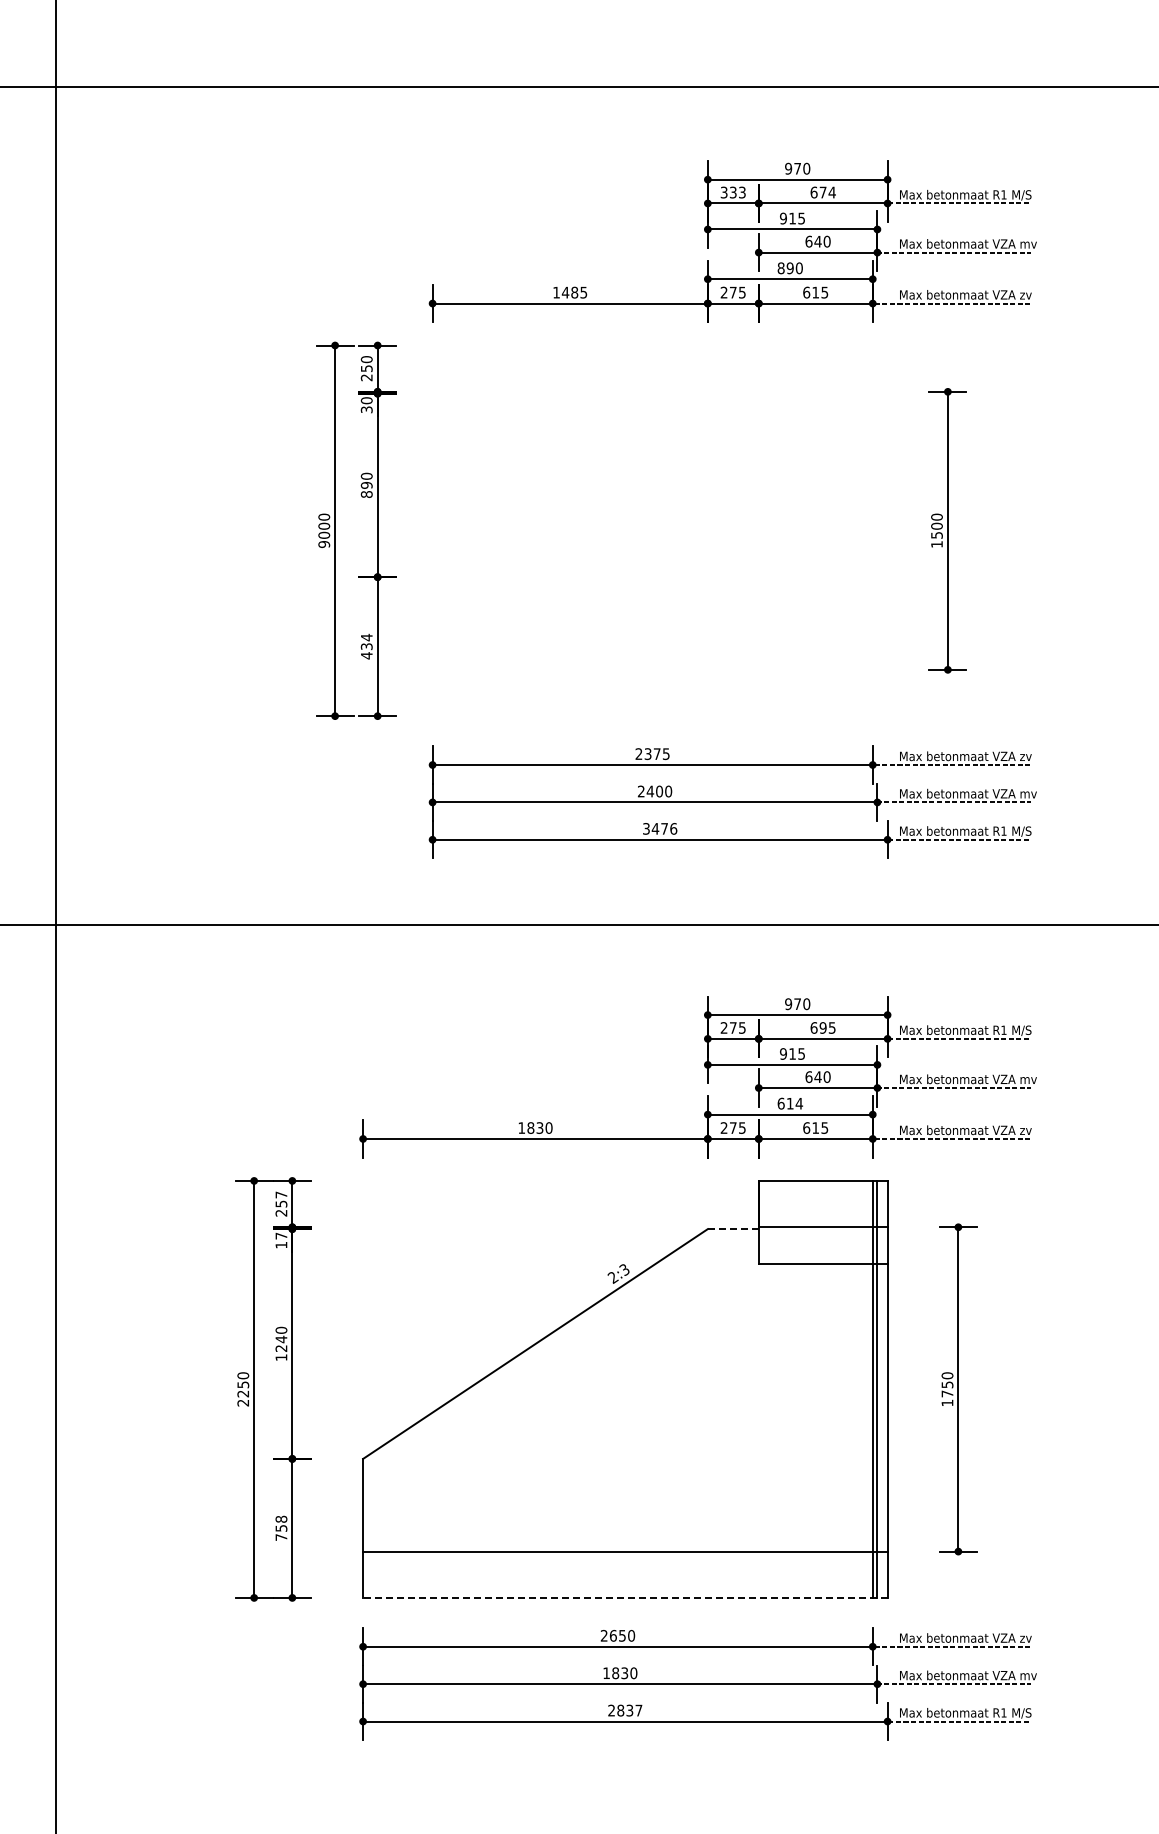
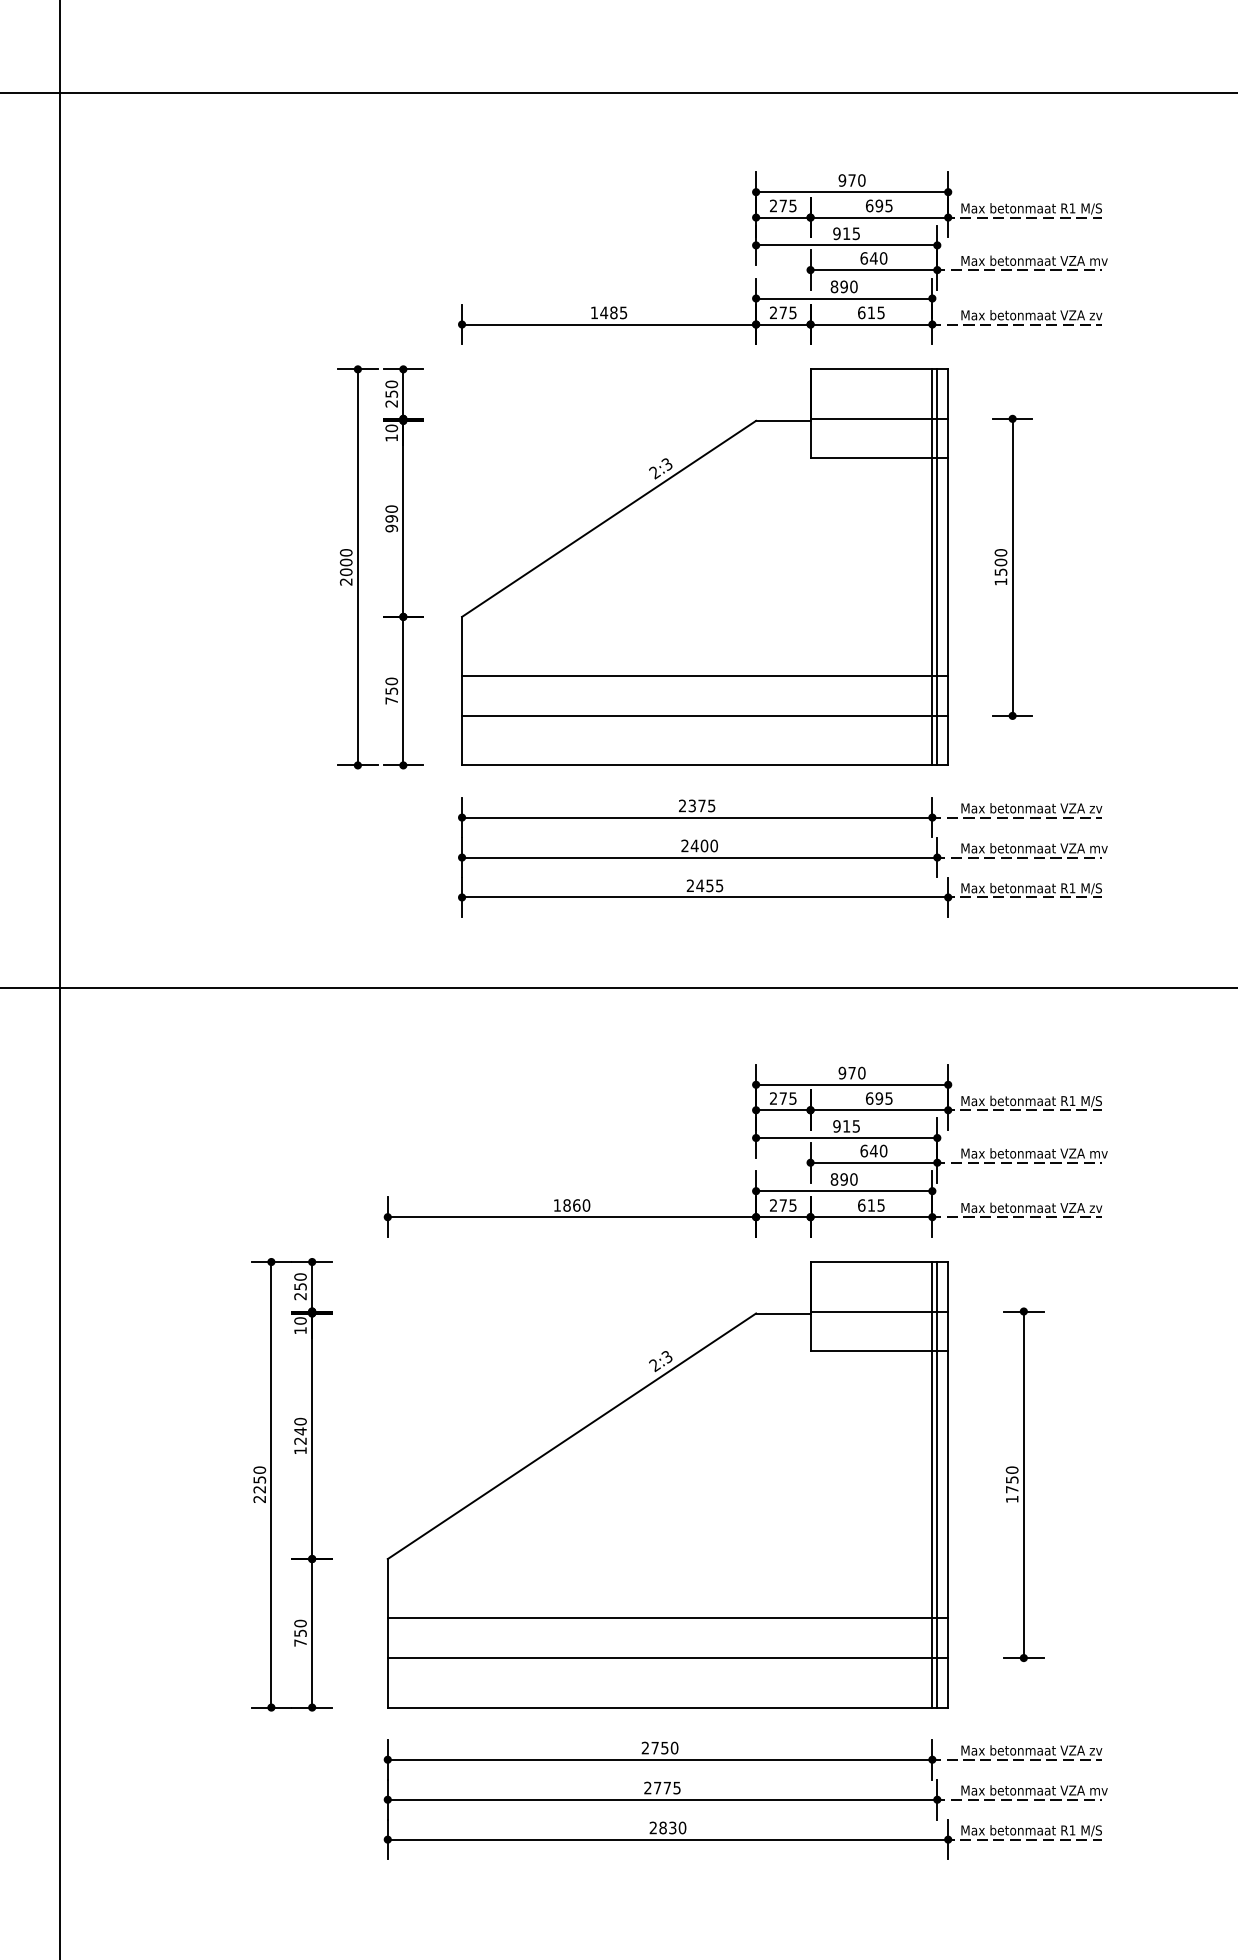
text: (732, 192) -> (782, 205), 333 -> 275
text: (827, 192) -> (883, 205), 674 -> 695
text: (366, 409) -> (391, 437), 30 -> 10
text: (366, 494) -> (391, 528), 890 -> 990
part: (659, 530) -> (704, 567), added
text: (324, 544) -> (346, 581), 9000 -> 2000
text: (366, 646) -> (391, 690), 434 -> 750
text: (660, 828) -> (705, 885), 3476 -> 2455
text: (790, 1103) -> (844, 1179), 614 -> 890
text: (539, 1127) -> (576, 1204), 1830 -> 1860
text: (281, 1194) -> (300, 1276), 257 -> 250
line: (733, 1229) -> (783, 1313), dashed -> solid
text: (281, 1235) -> (300, 1320), 17 -> 10
line: (625, 1514) -> (668, 1618), added
text: (281, 1518) -> (300, 1622), 758 -> 750
line: (624, 1597) -> (667, 1707), dashed -> solid
text: (612, 1635) -> (654, 1747), 2650 -> 2750
text: (620, 1673) -> (662, 1788), 1830 -> 2775
text: (638, 1710) -> (682, 1827), 2837 -> 2830

